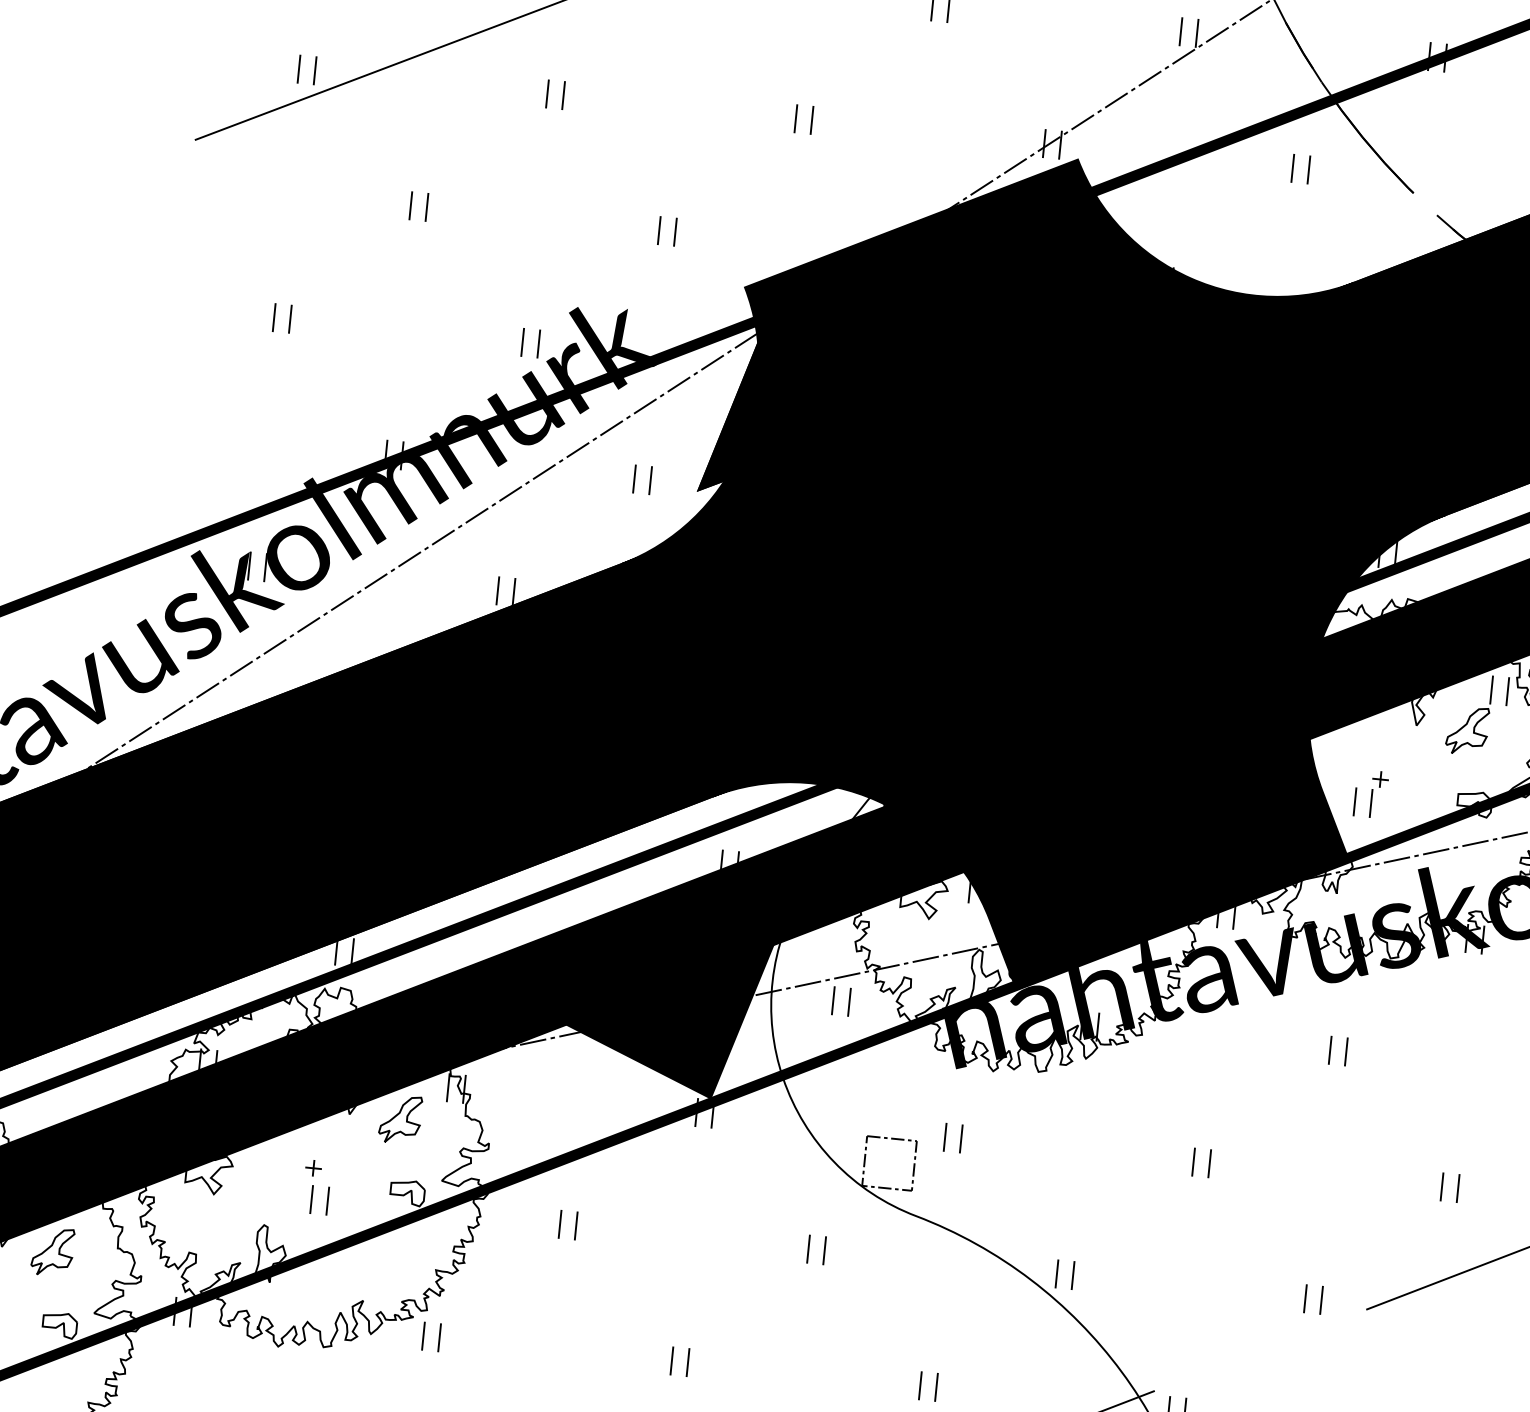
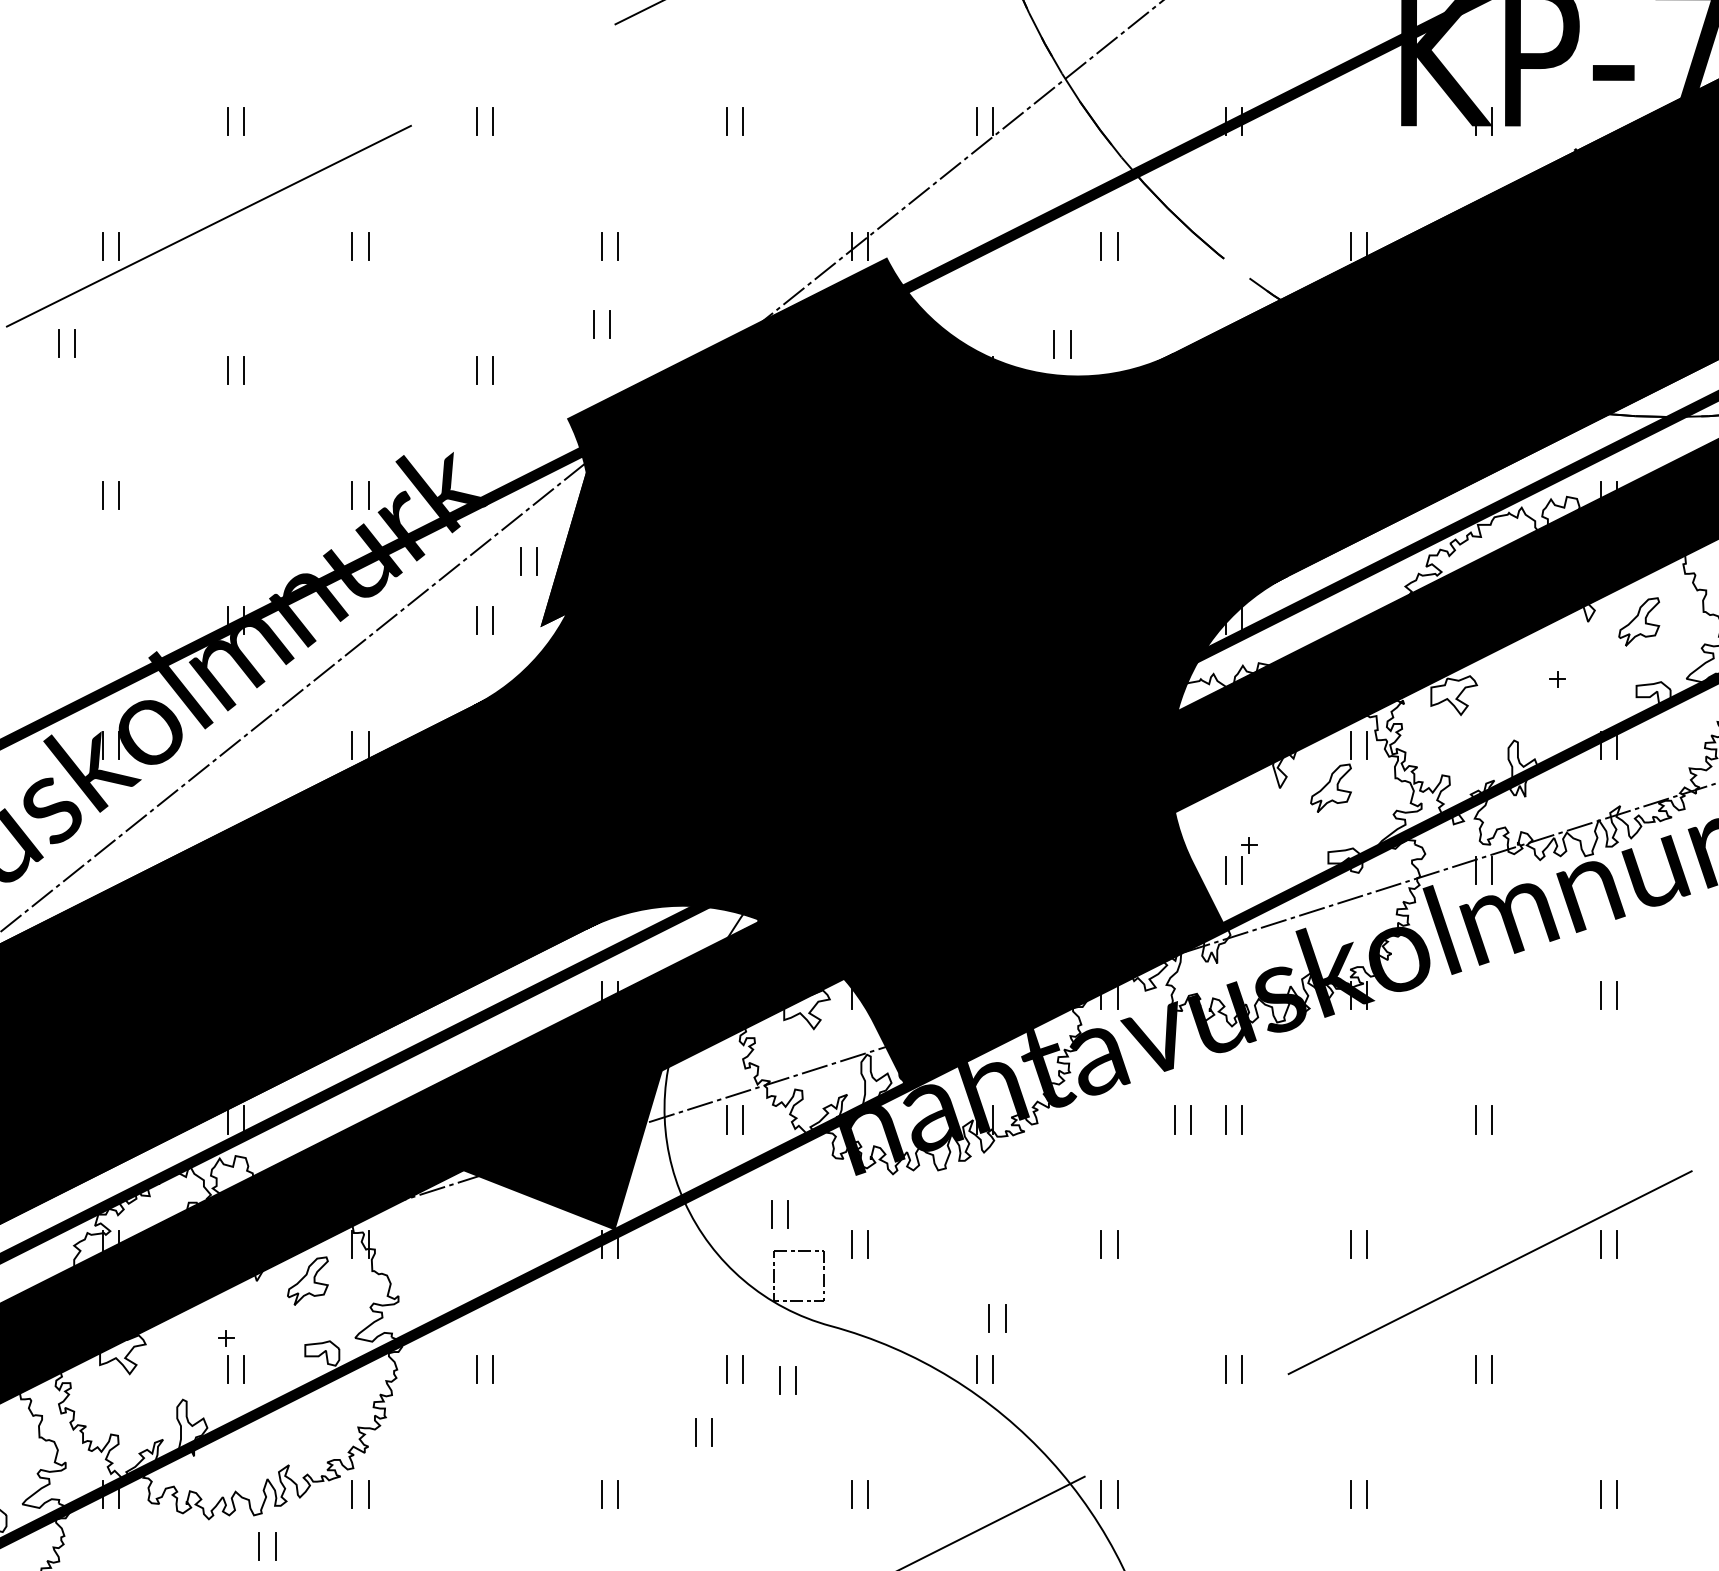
part: (246, 161) -> (59, 343), added
part: (780, 196) -> (594, 324), added
part: (1236, 261) -> (1054, 344), added
part: (684, 424) -> (521, 561), added
part: (1279, 1044) -> (1175, 1119), added
part: (869, 1099) -> (772, 1214), added
part: (1074, 1224) -> (989, 1318), added
part: (860, 1265) -> (780, 1380), added
part: (772, 1308) -> (696, 1432), added
part: (325, 1378) -> (259, 1546), added

